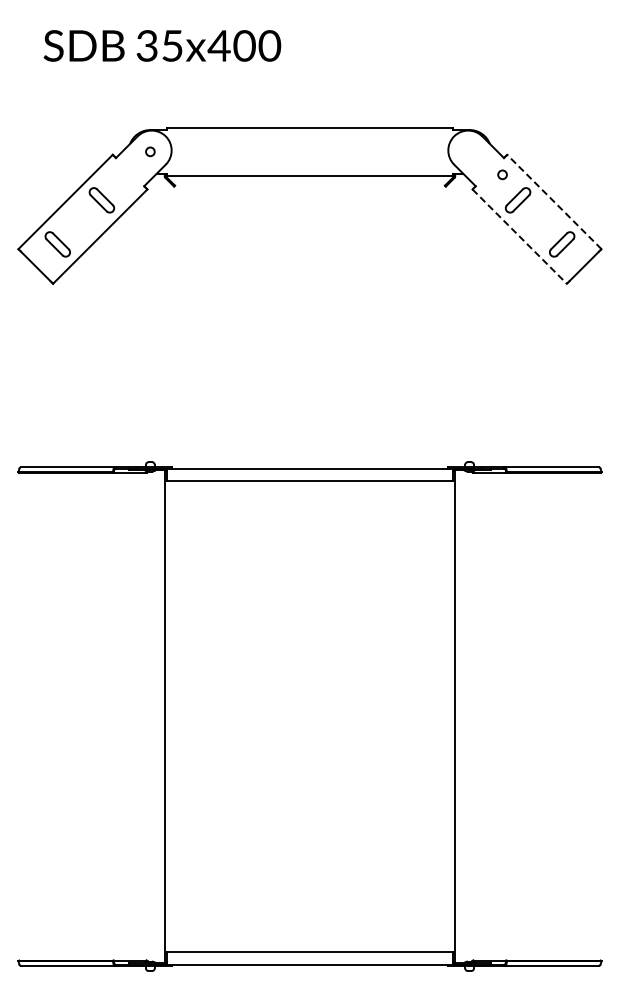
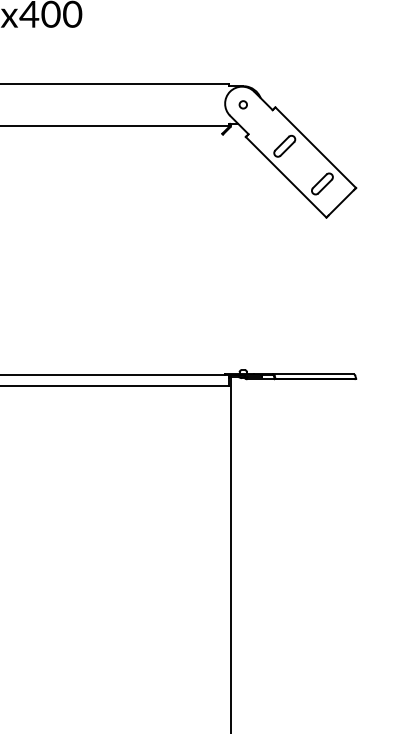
circle: (502, 174) -> (243, 104), moved
line: (554, 201) -> (315, 147), dashed -> solid
line: (519, 236) -> (285, 177), dashed -> solid

